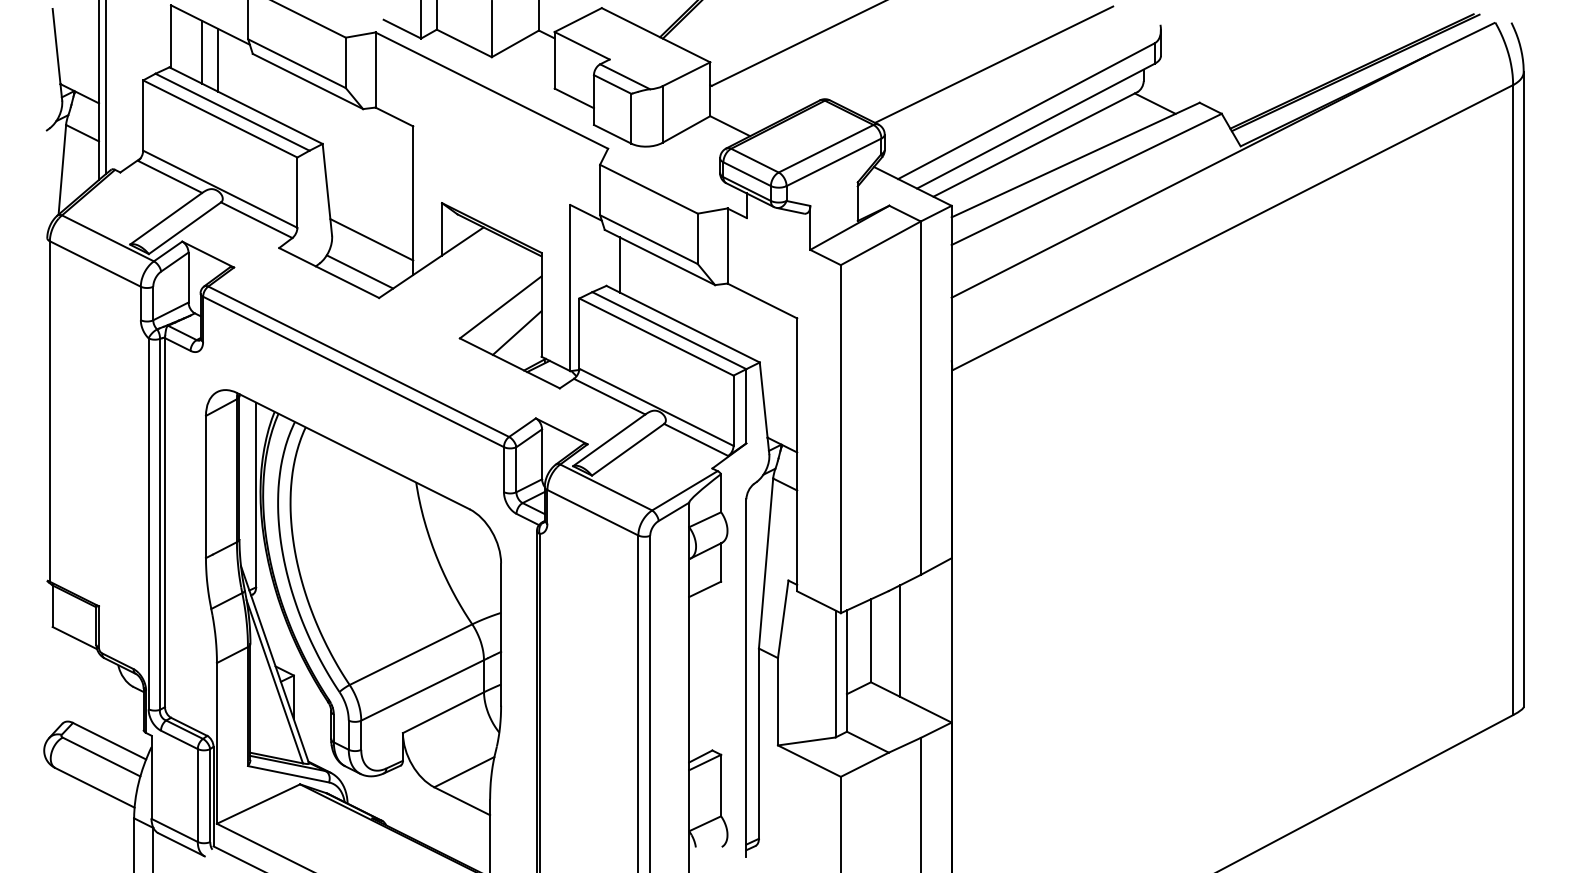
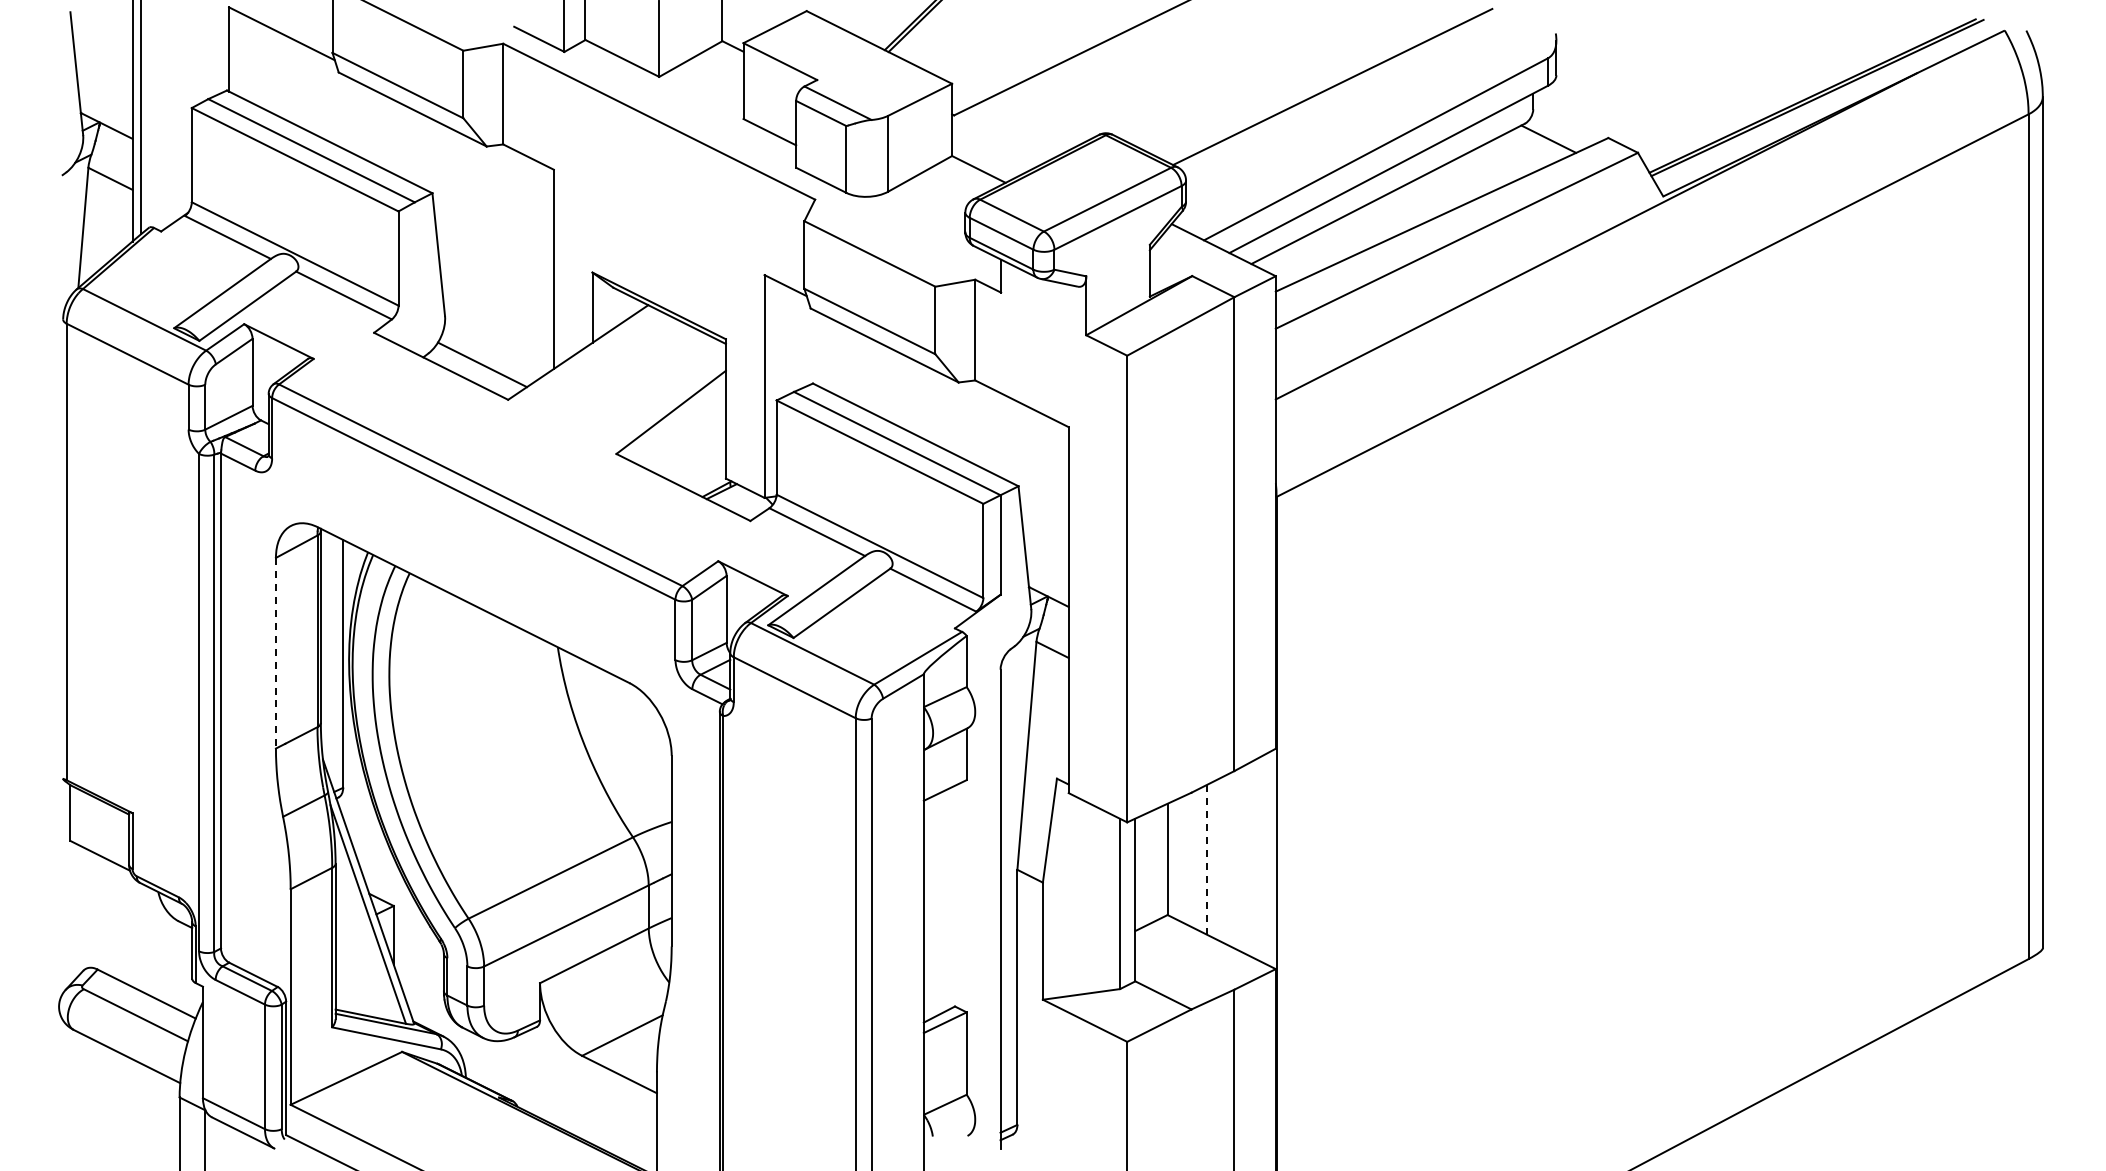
line: (201, 52) -> (270, 70), removed
line: (218, 60) -> (292, 81), removed
line: (371, 239) -> (497, 321), removed
line: (620, 264) -> (831, 355), removed
line: (516, 332) -> (692, 446), removed
line: (205, 487) -> (275, 653), solid -> dashed
line: (900, 640) -> (1207, 859), solid -> dashed

